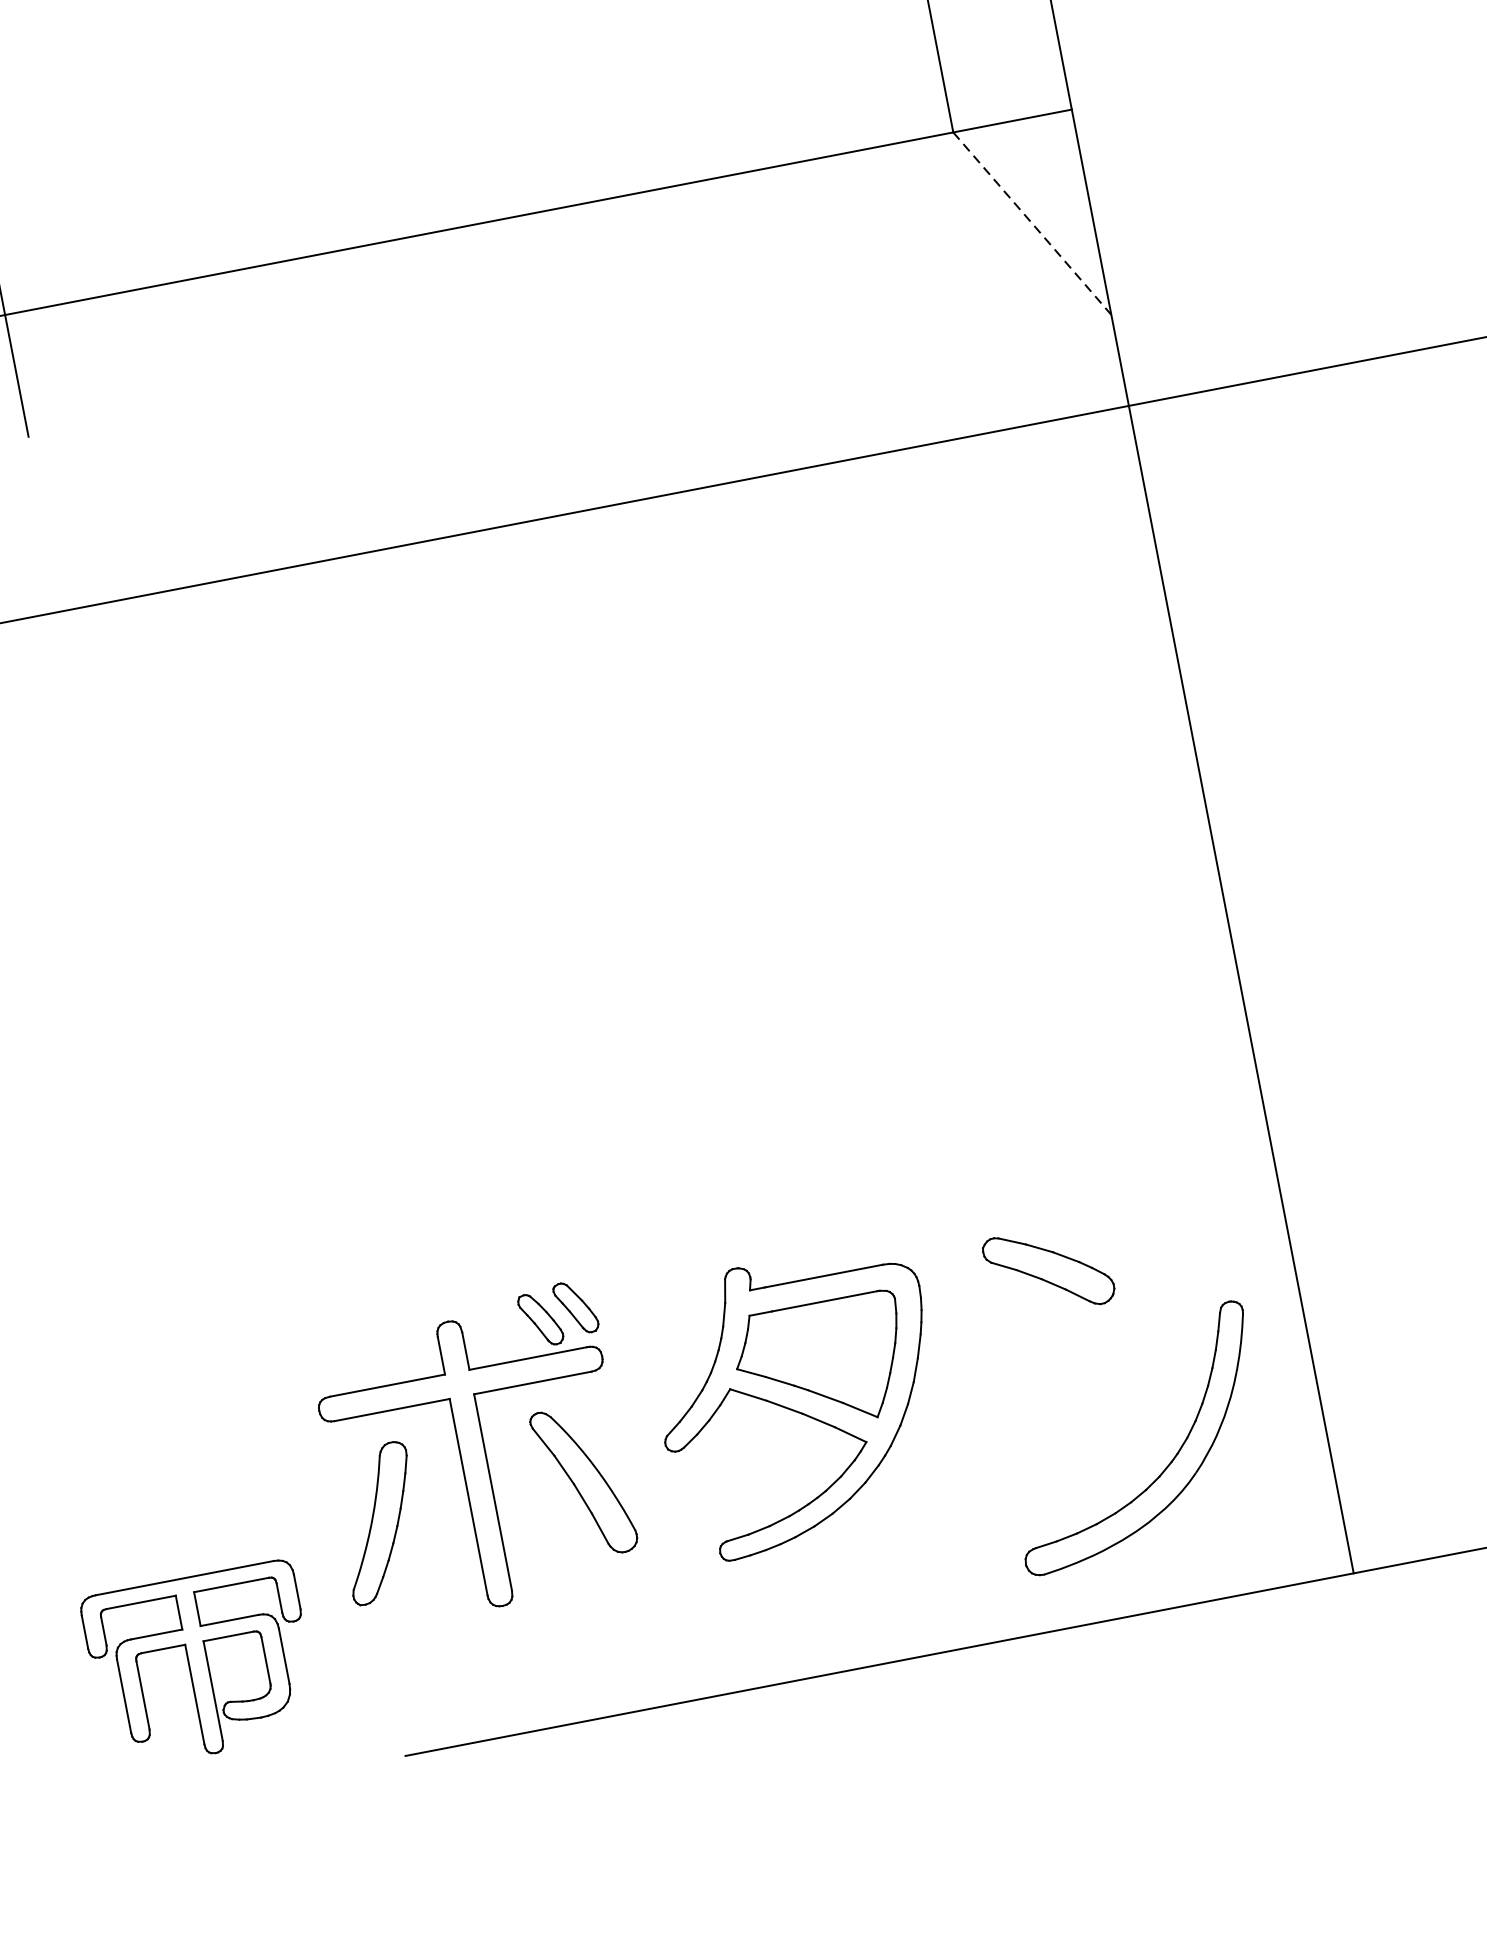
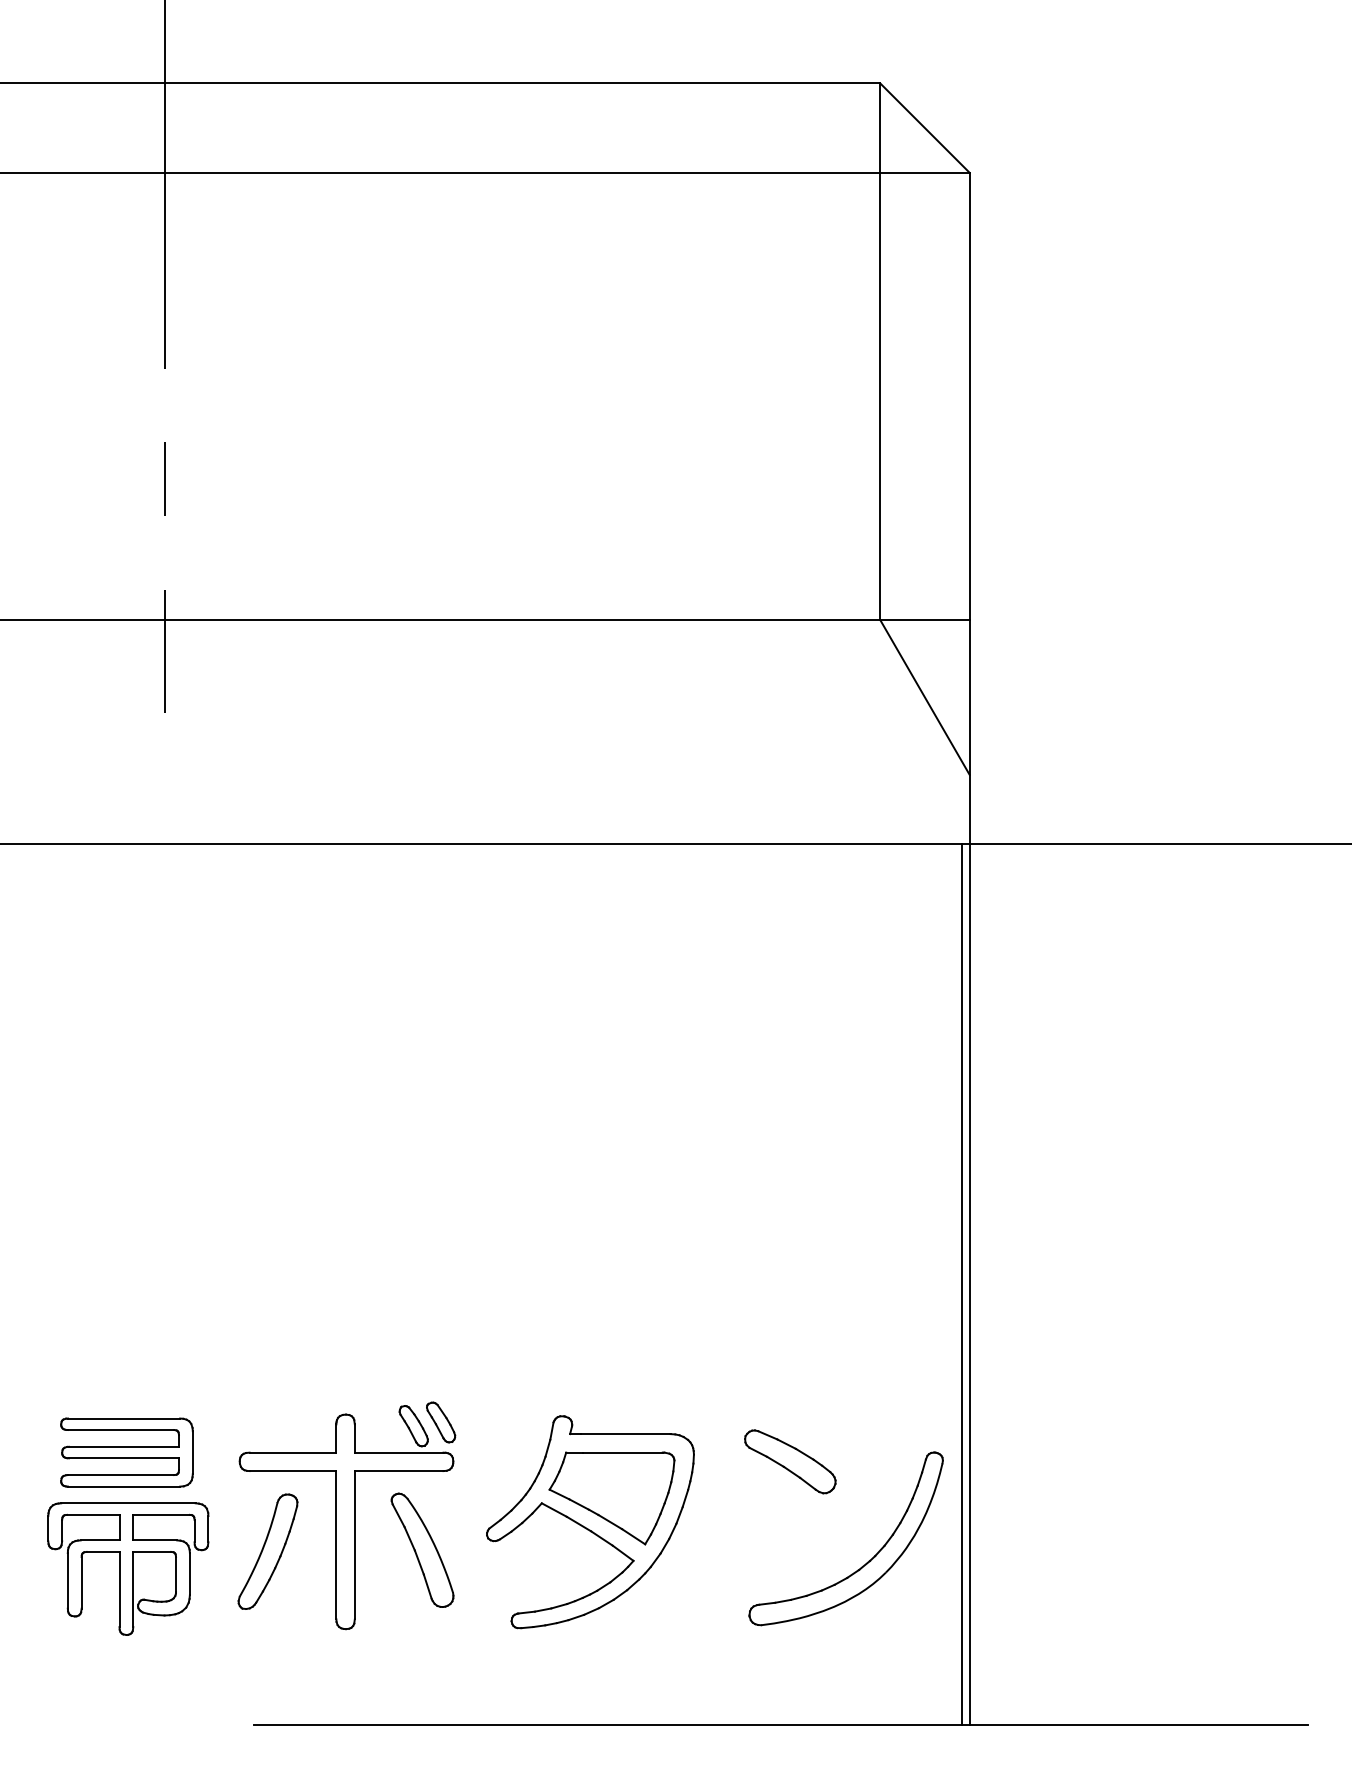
line: (1032, 223) -> (925, 697), dashed -> solid
line: (1230, 990) -> (961, 1283), added
part: (166, 1427) -> (126, 1452), added
part: (1169, 1461) -> (868, 1560), moved
part: (201, 1664) -> (128, 1568), moved

